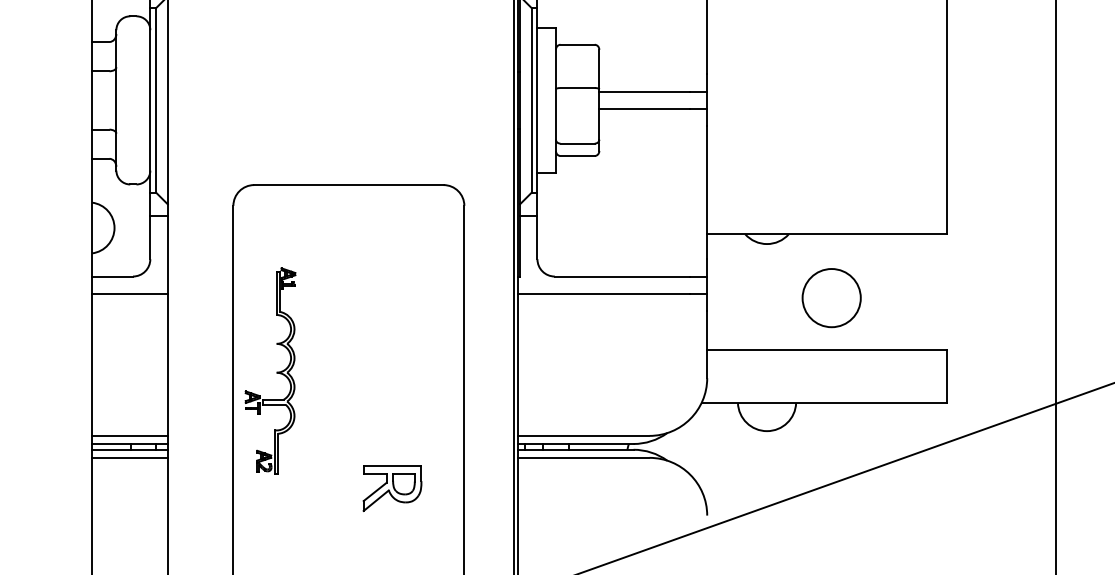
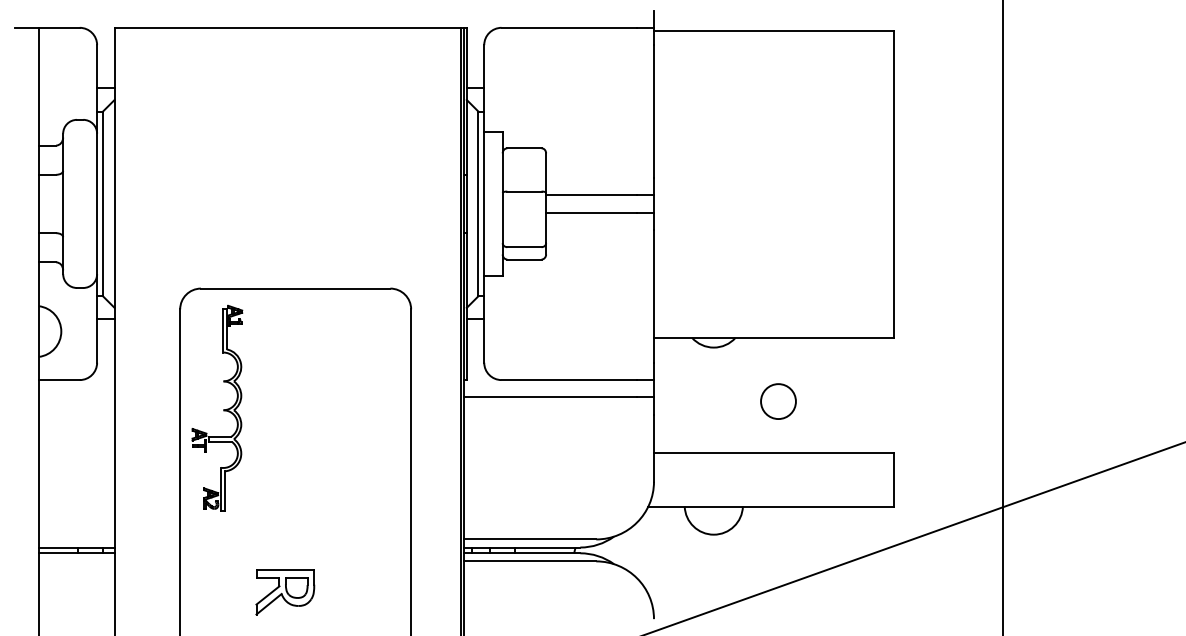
line: (129, 293) -> (76, 397), removed
circle: (831, 297) -> (778, 401), size x0.6
part: (276, 371) -> (223, 409), moved
line: (129, 435) -> (76, 539), removed
line: (129, 457) -> (76, 561), removed
part: (392, 488) -> (285, 592), moved

